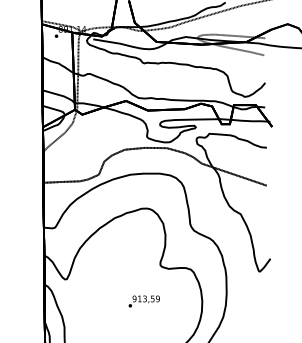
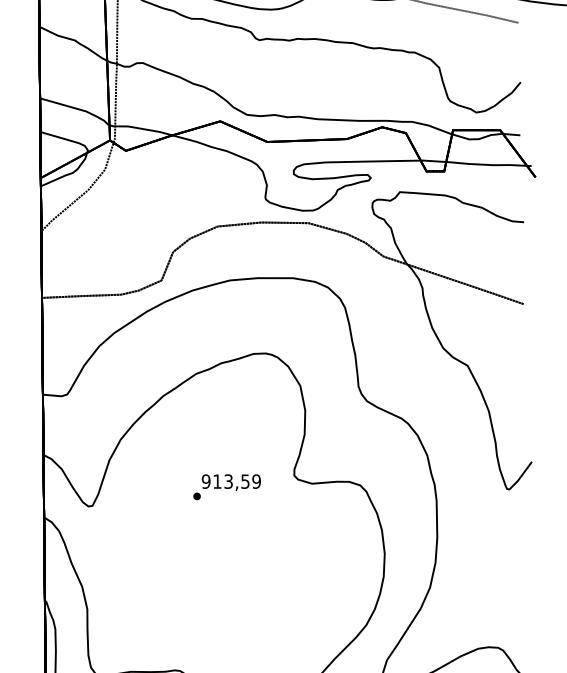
text: (143, 301) -> (225, 487), moved

